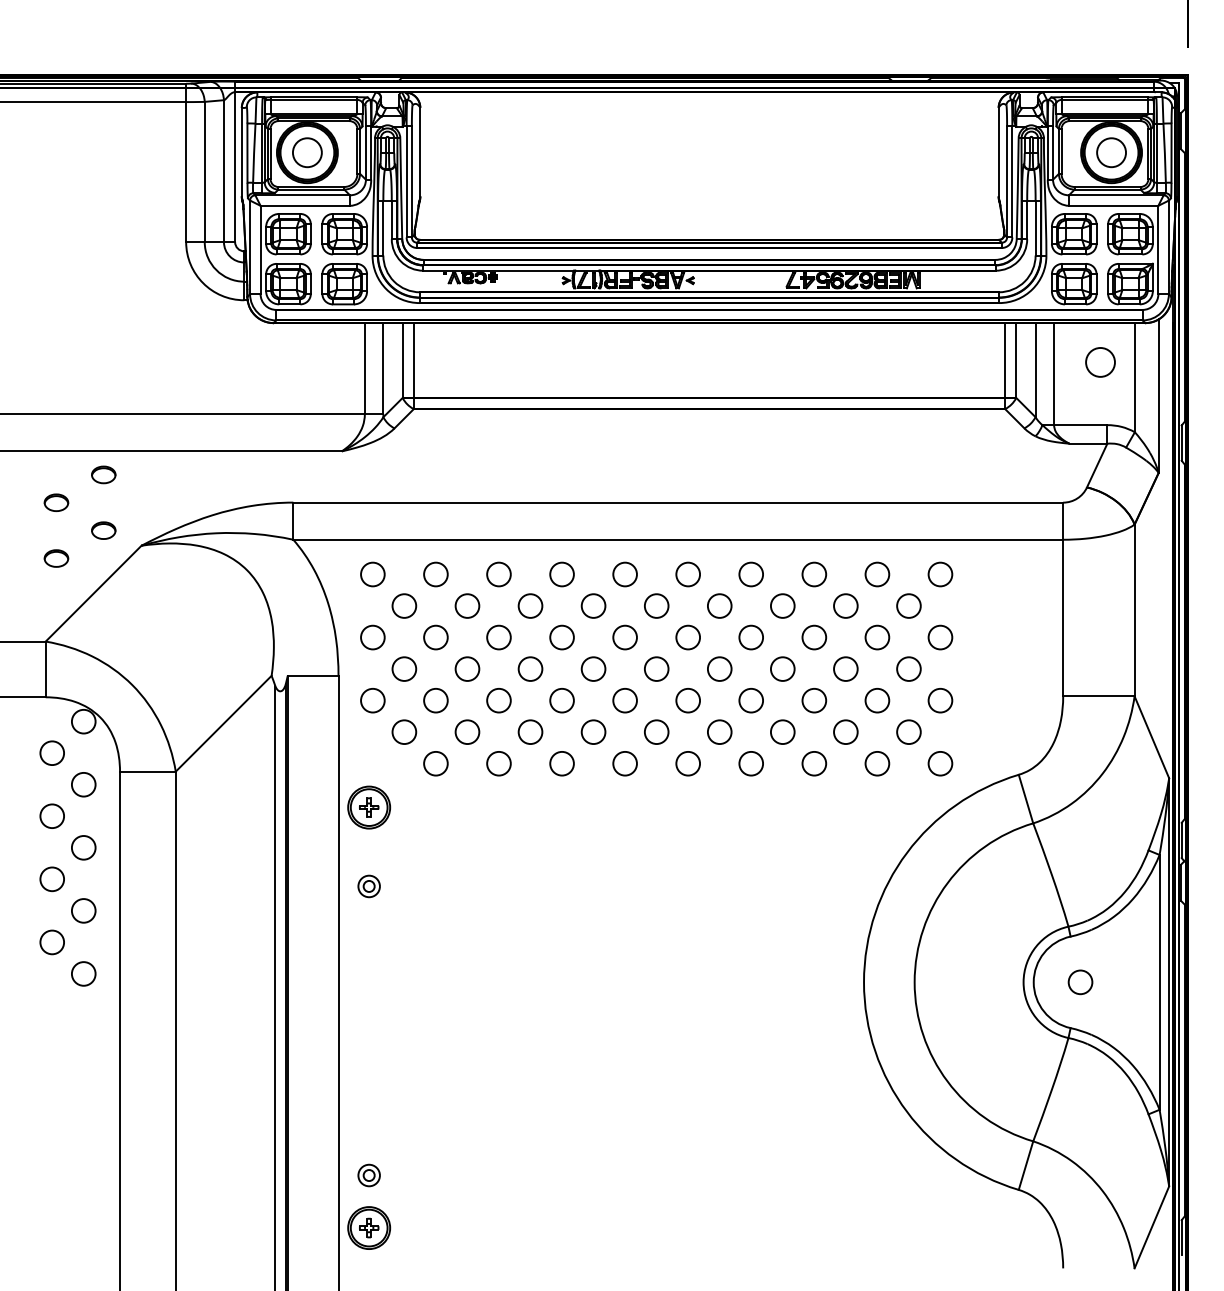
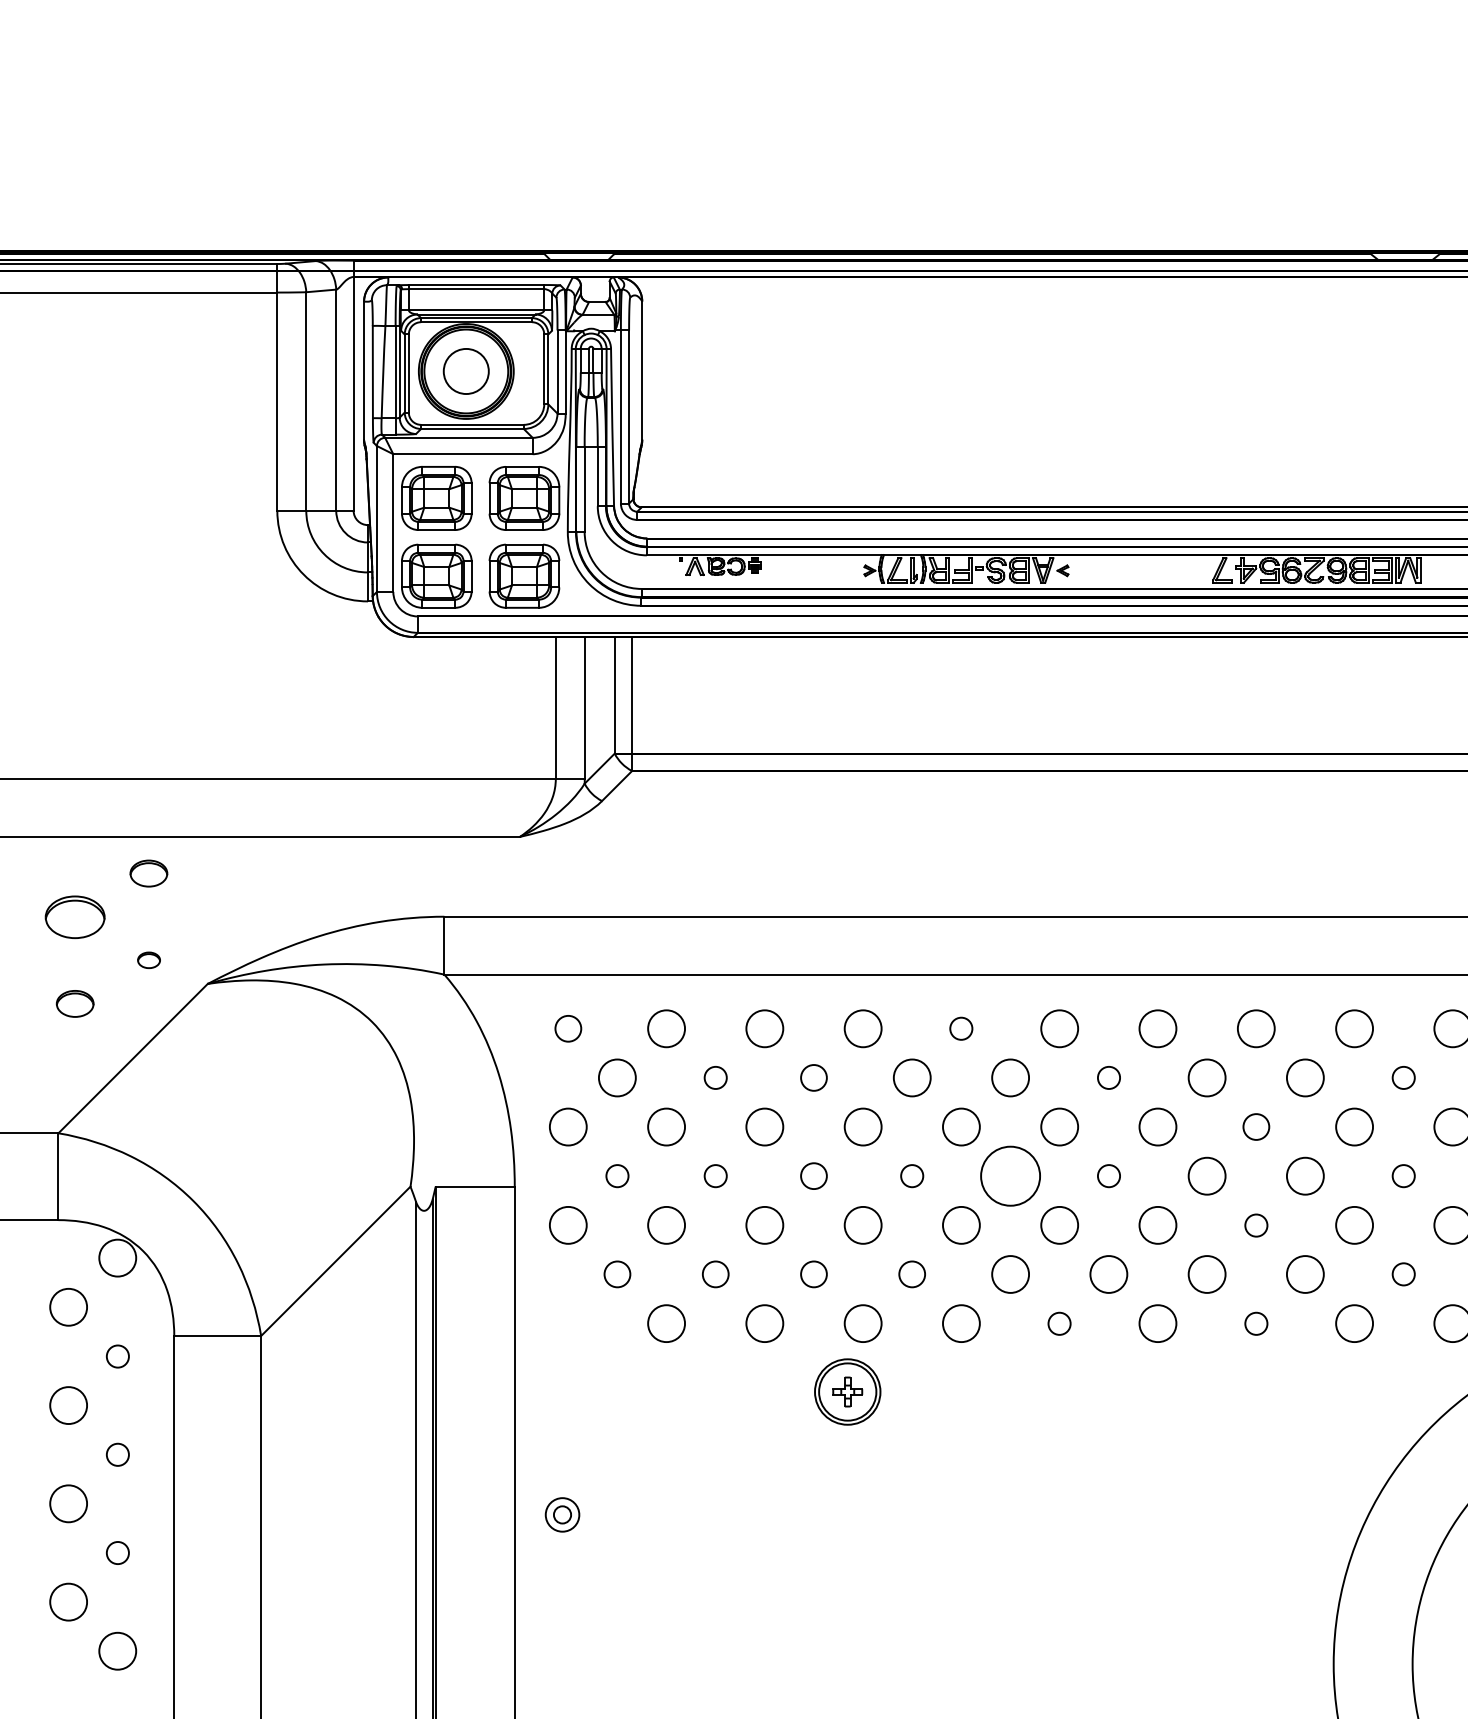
part: (56, 502) -> (75, 916), size x1.6
part: (103, 530) -> (148, 960), size x0.6
circle: (372, 574) -> (567, 1028), size x0.7
circle: (624, 574) -> (960, 1028), size x0.6
circle: (467, 605) -> (715, 1077), size x0.6
circle: (530, 605) -> (813, 1077), size x0.7
circle: (719, 605) -> (1108, 1077), size x0.6
circle: (908, 605) -> (1403, 1077), size x0.6
circle: (814, 637) -> (1256, 1126), size x0.7
circle: (404, 668) -> (617, 1175), size x0.6
circle: (467, 668) -> (715, 1175), size x0.6
circle: (530, 668) -> (813, 1175), size x0.7
circle: (593, 668) -> (912, 1175), size x0.6
circle: (656, 668) -> (1010, 1175), size x1.6
circle: (719, 668) -> (1108, 1175), size x0.6
circle: (908, 668) -> (1403, 1175), size x0.6
circle: (814, 700) -> (1256, 1225), size x0.6
circle: (404, 731) -> (617, 1273), size x0.7
circle: (467, 731) -> (715, 1273), size x0.7
circle: (530, 731) -> (813, 1273), size x0.7
circle: (593, 731) -> (912, 1273), size x0.7
circle: (908, 731) -> (1403, 1273), size x0.6
circle: (687, 763) -> (1058, 1323), size x0.6
circle: (814, 763) -> (1256, 1323), size x0.6
circle: (83, 784) -> (117, 1356), size x0.6
part: (369, 807) -> (848, 1391), moved
circle: (83, 847) -> (117, 1454), size x0.6
circle: (83, 910) -> (117, 1552), size x0.6

